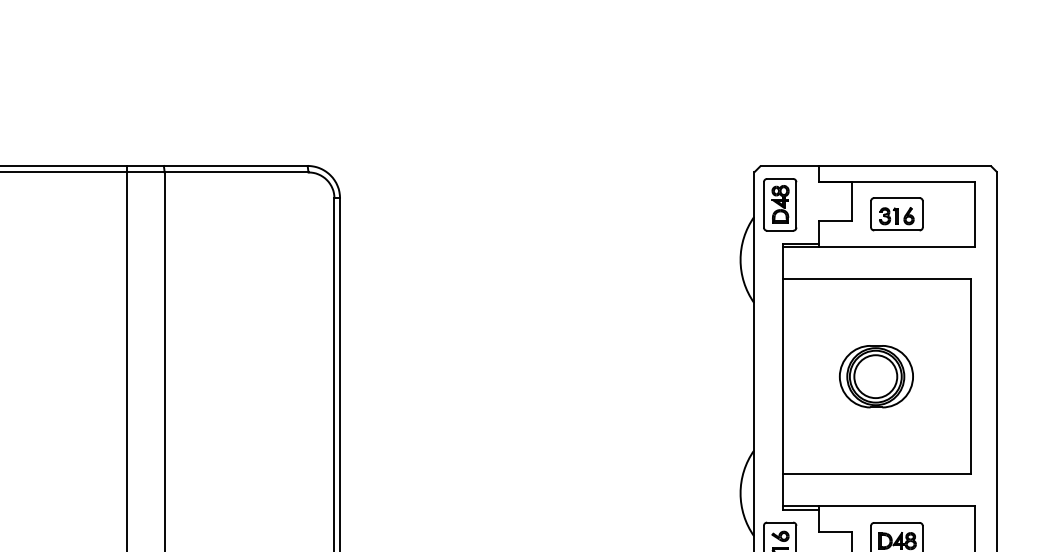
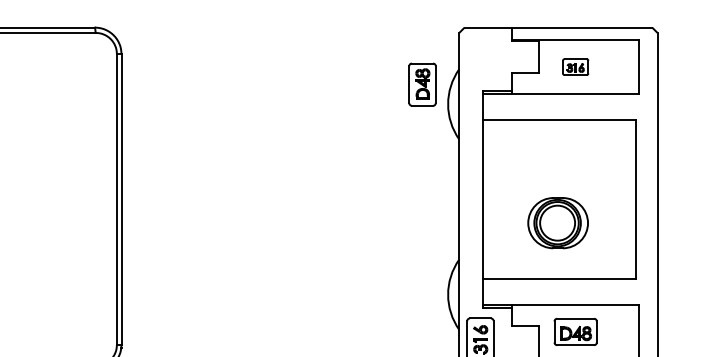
part: (780, 204) -> (422, 84), moved
part: (896, 214) -> (575, 67), size x0.6
part: (876, 376) -> (558, 223), moved

